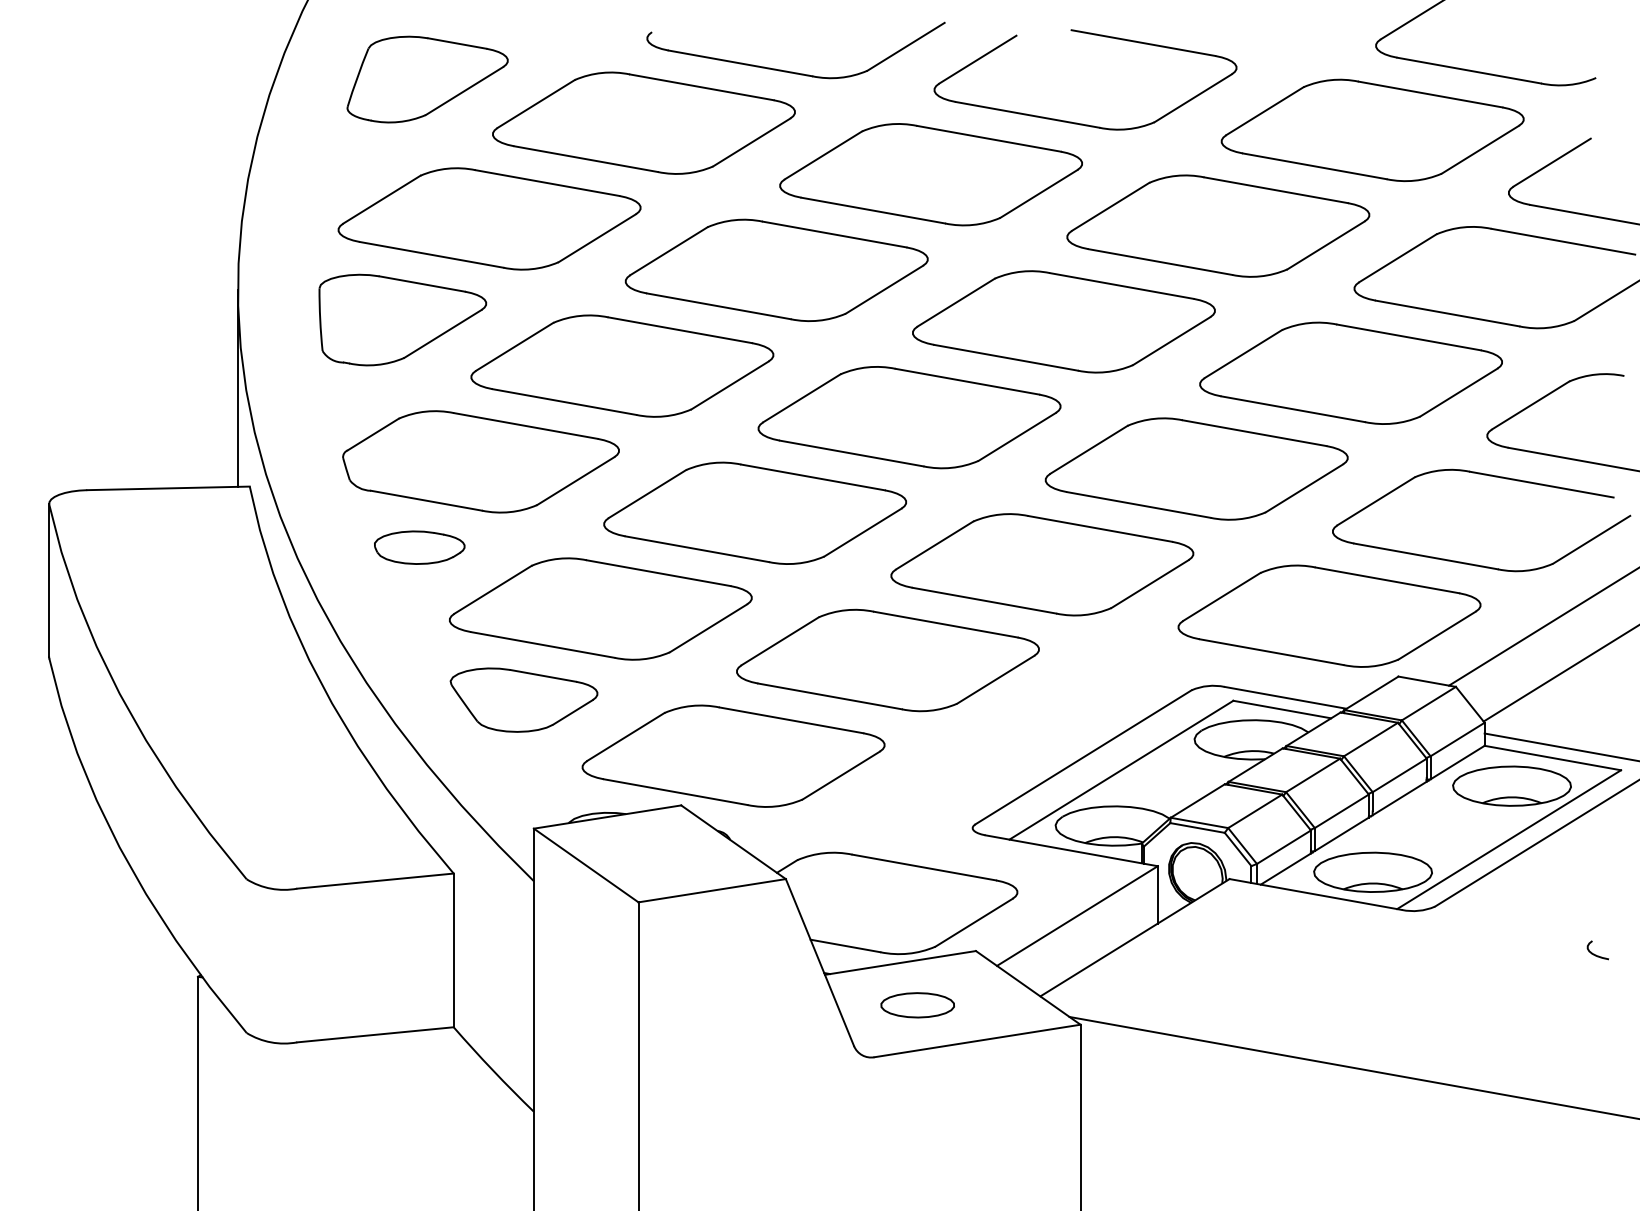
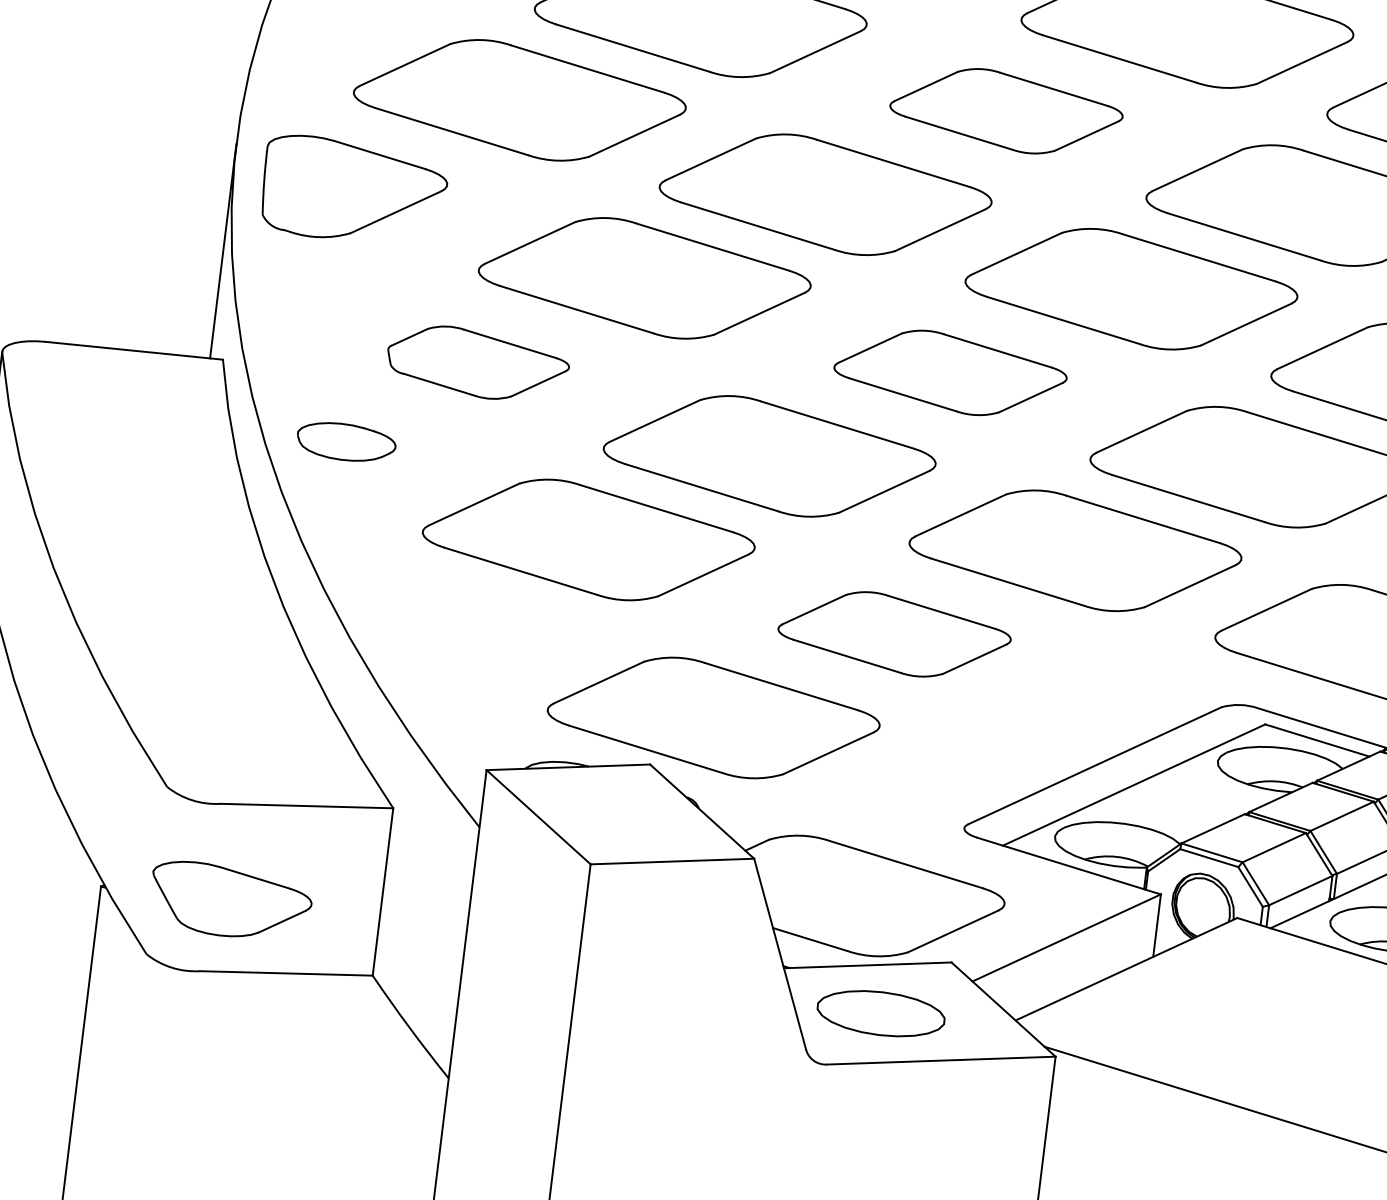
part: (930, 174) -> (1005, 110), size x0.7
part: (402, 319) -> (353, 191), moved
part: (909, 417) -> (950, 372), size x0.7
part: (480, 461) -> (477, 363), size x0.6
part: (419, 547) -> (346, 442), moved
part: (887, 660) -> (894, 634), size x0.7
part: (523, 699) -> (230, 900), moved
part: (917, 1005) -> (880, 1013), size x1.6

